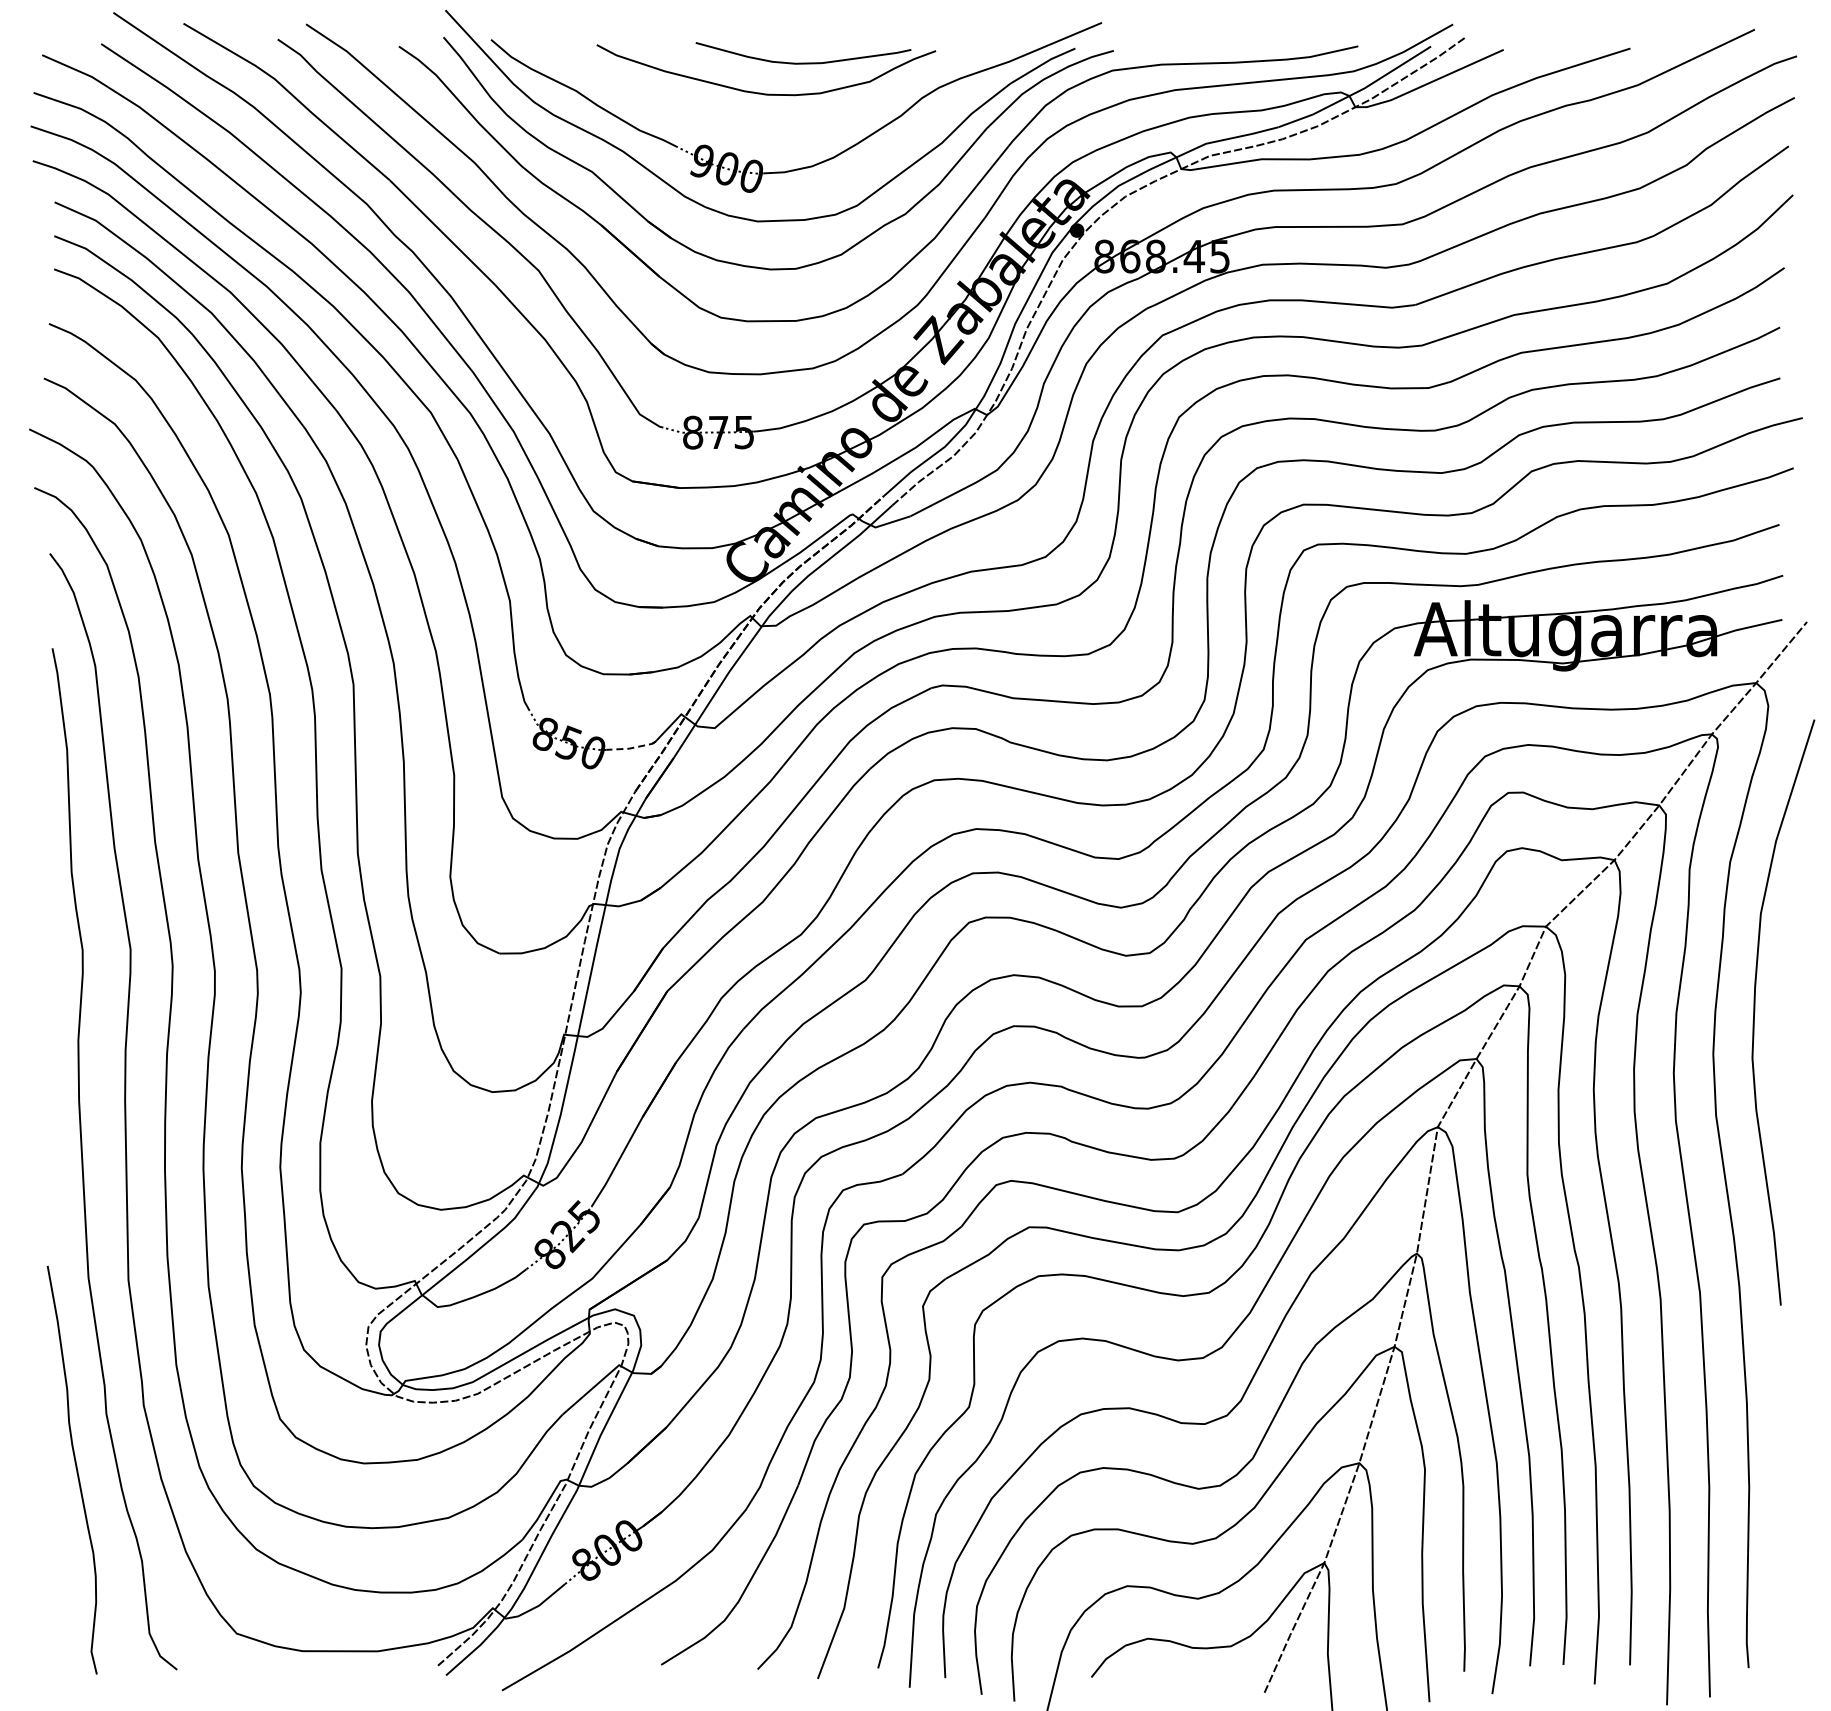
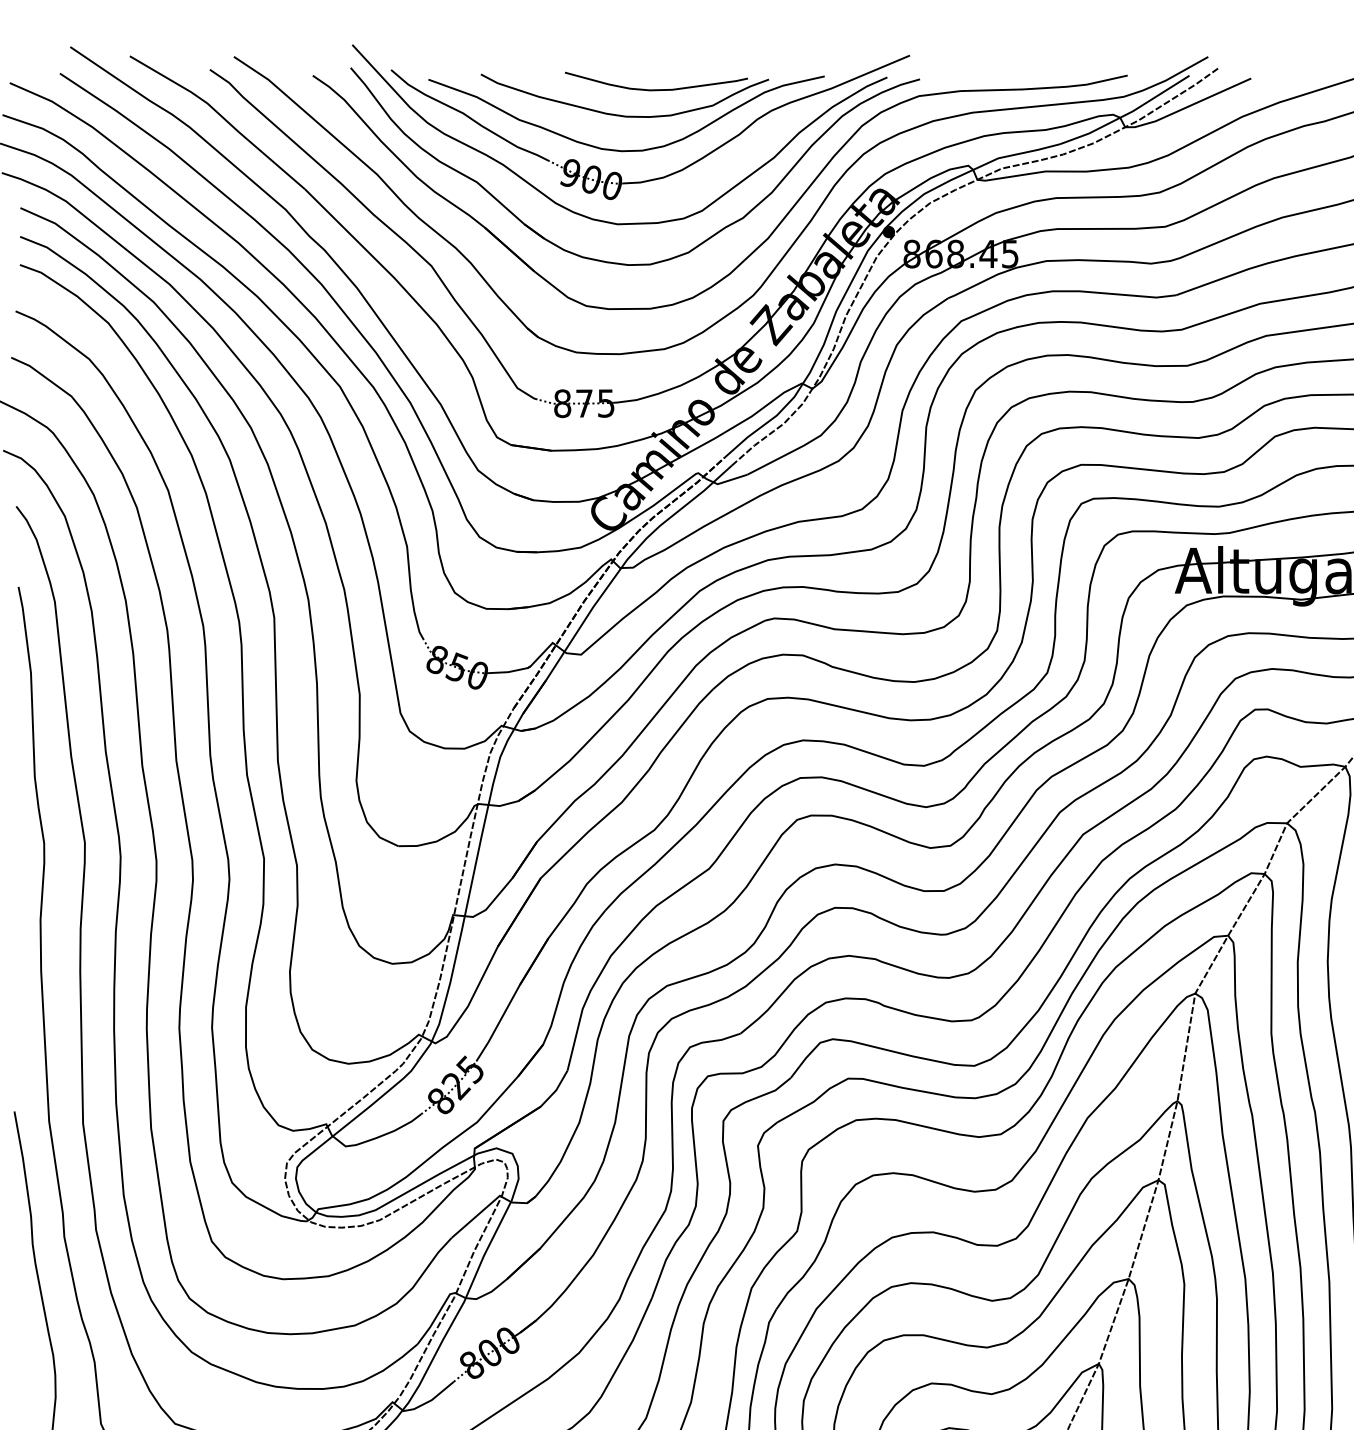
curve: (768, 134) -> (626, 150), added
line: (630, 748) -> (509, 671), dashed -> solid

